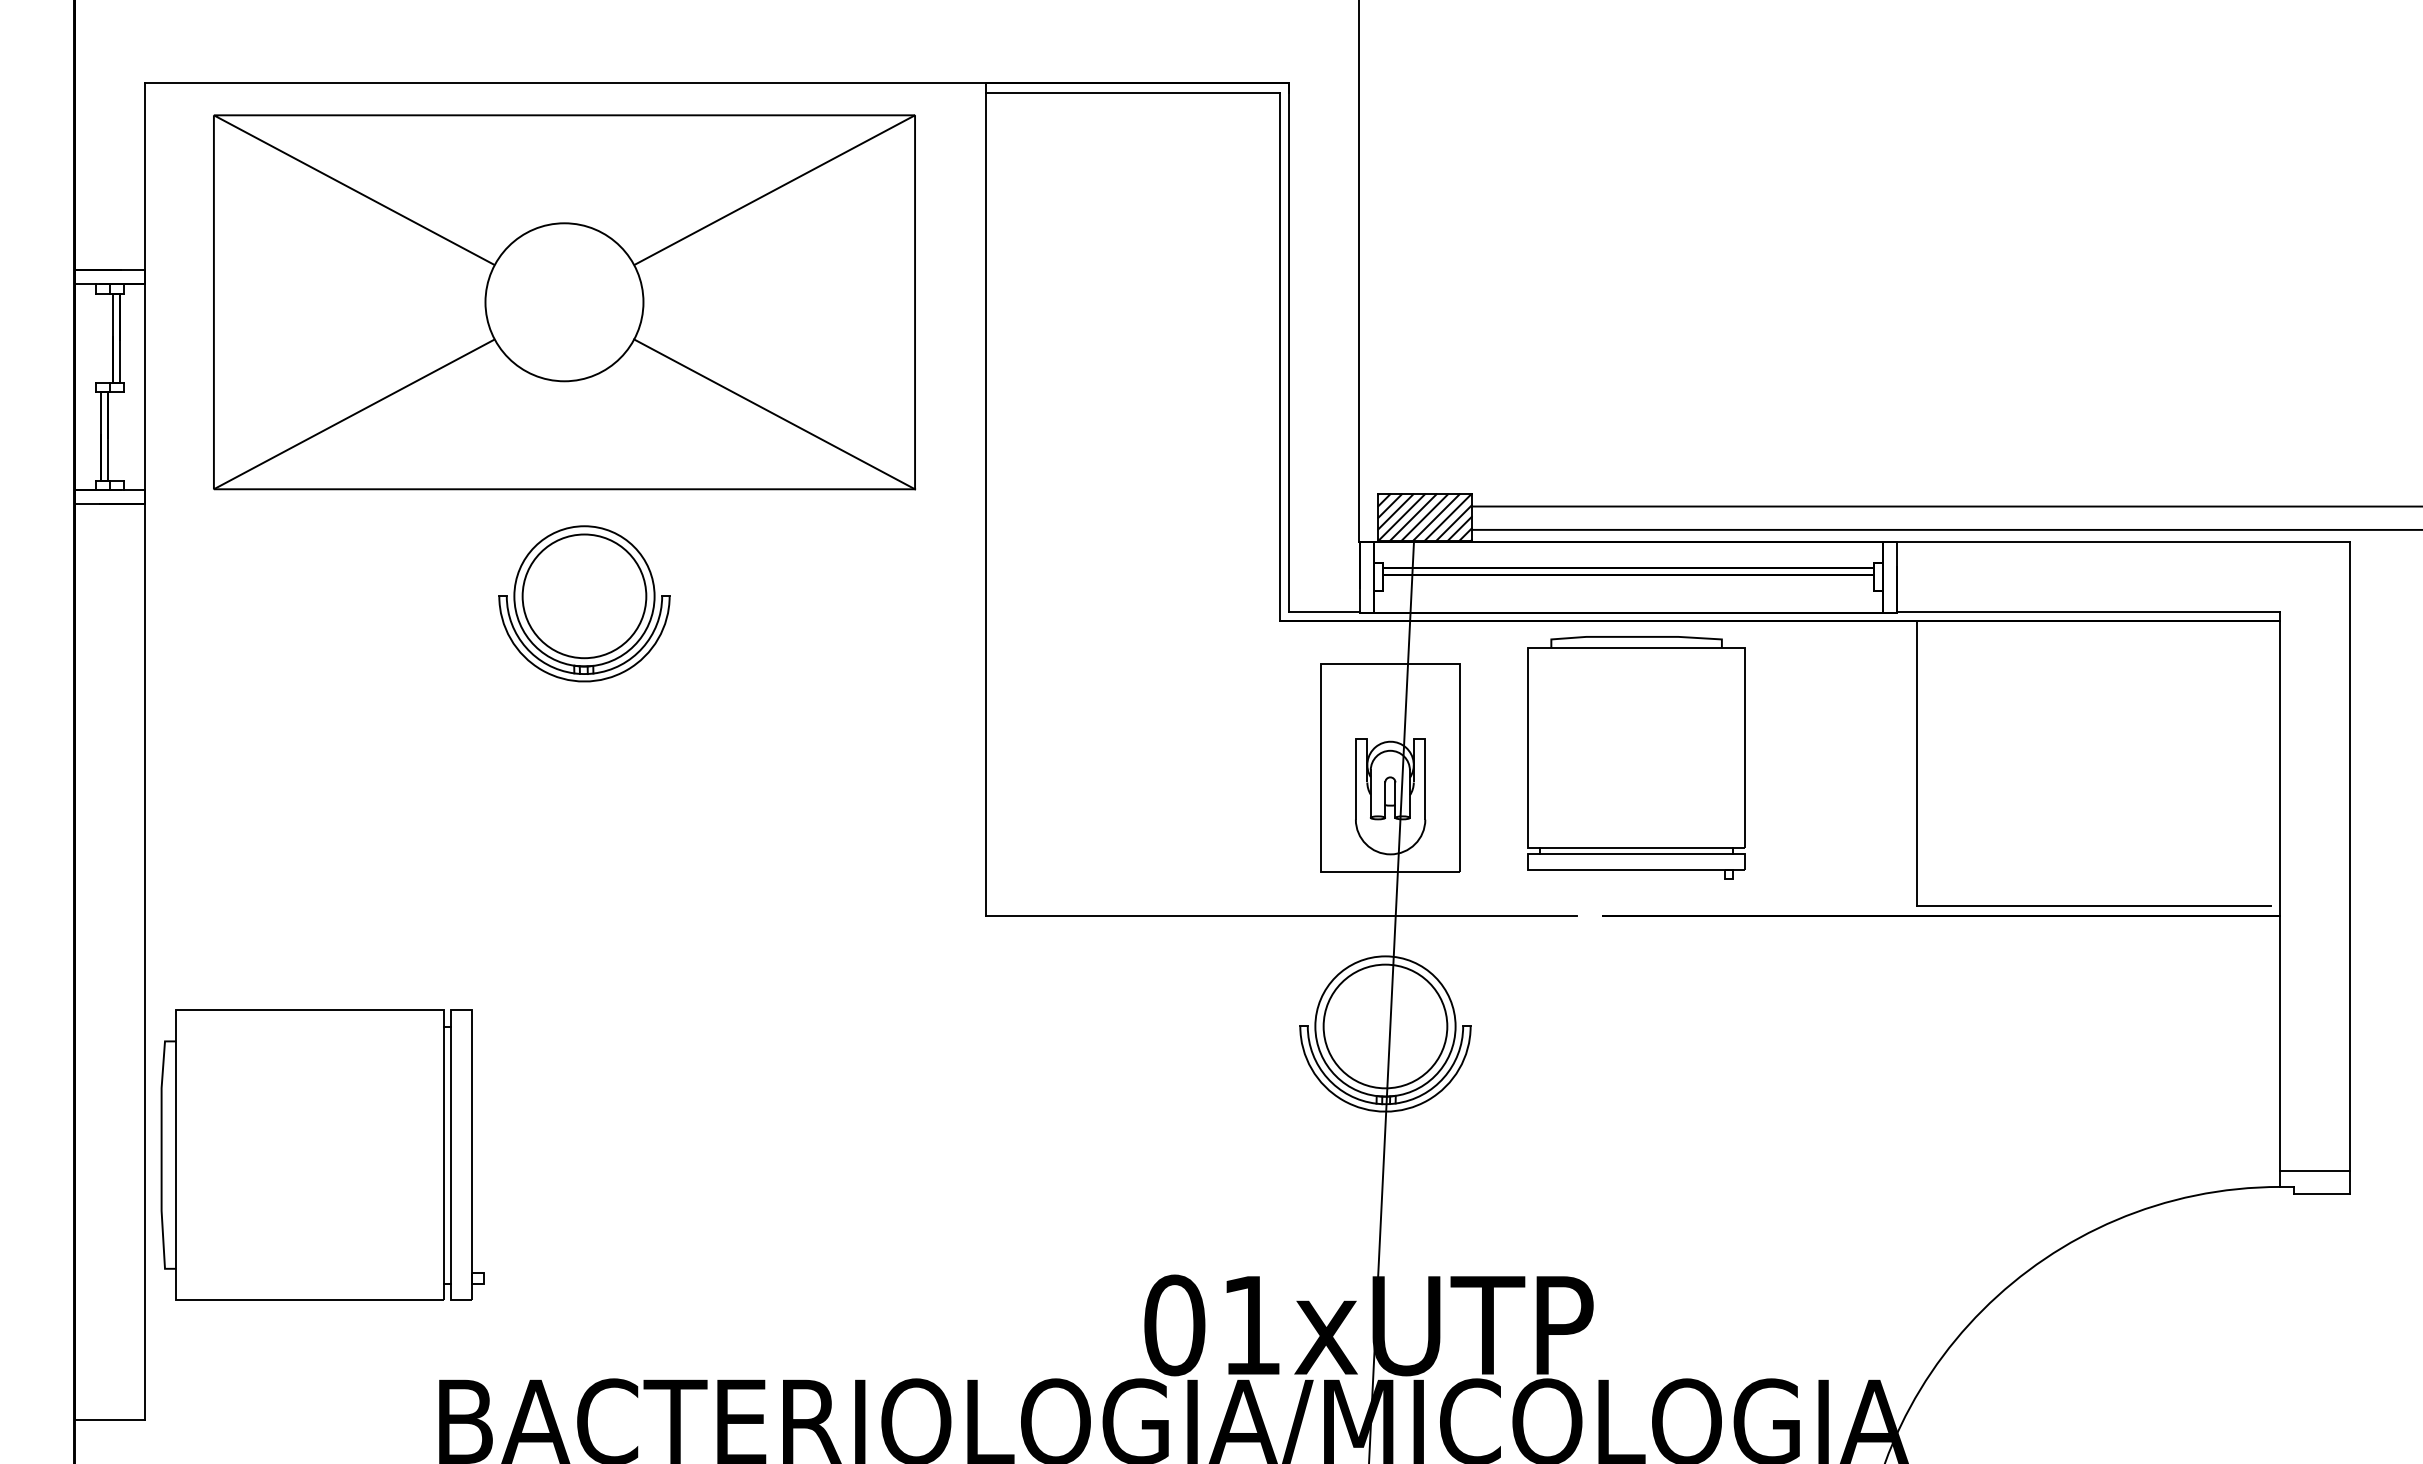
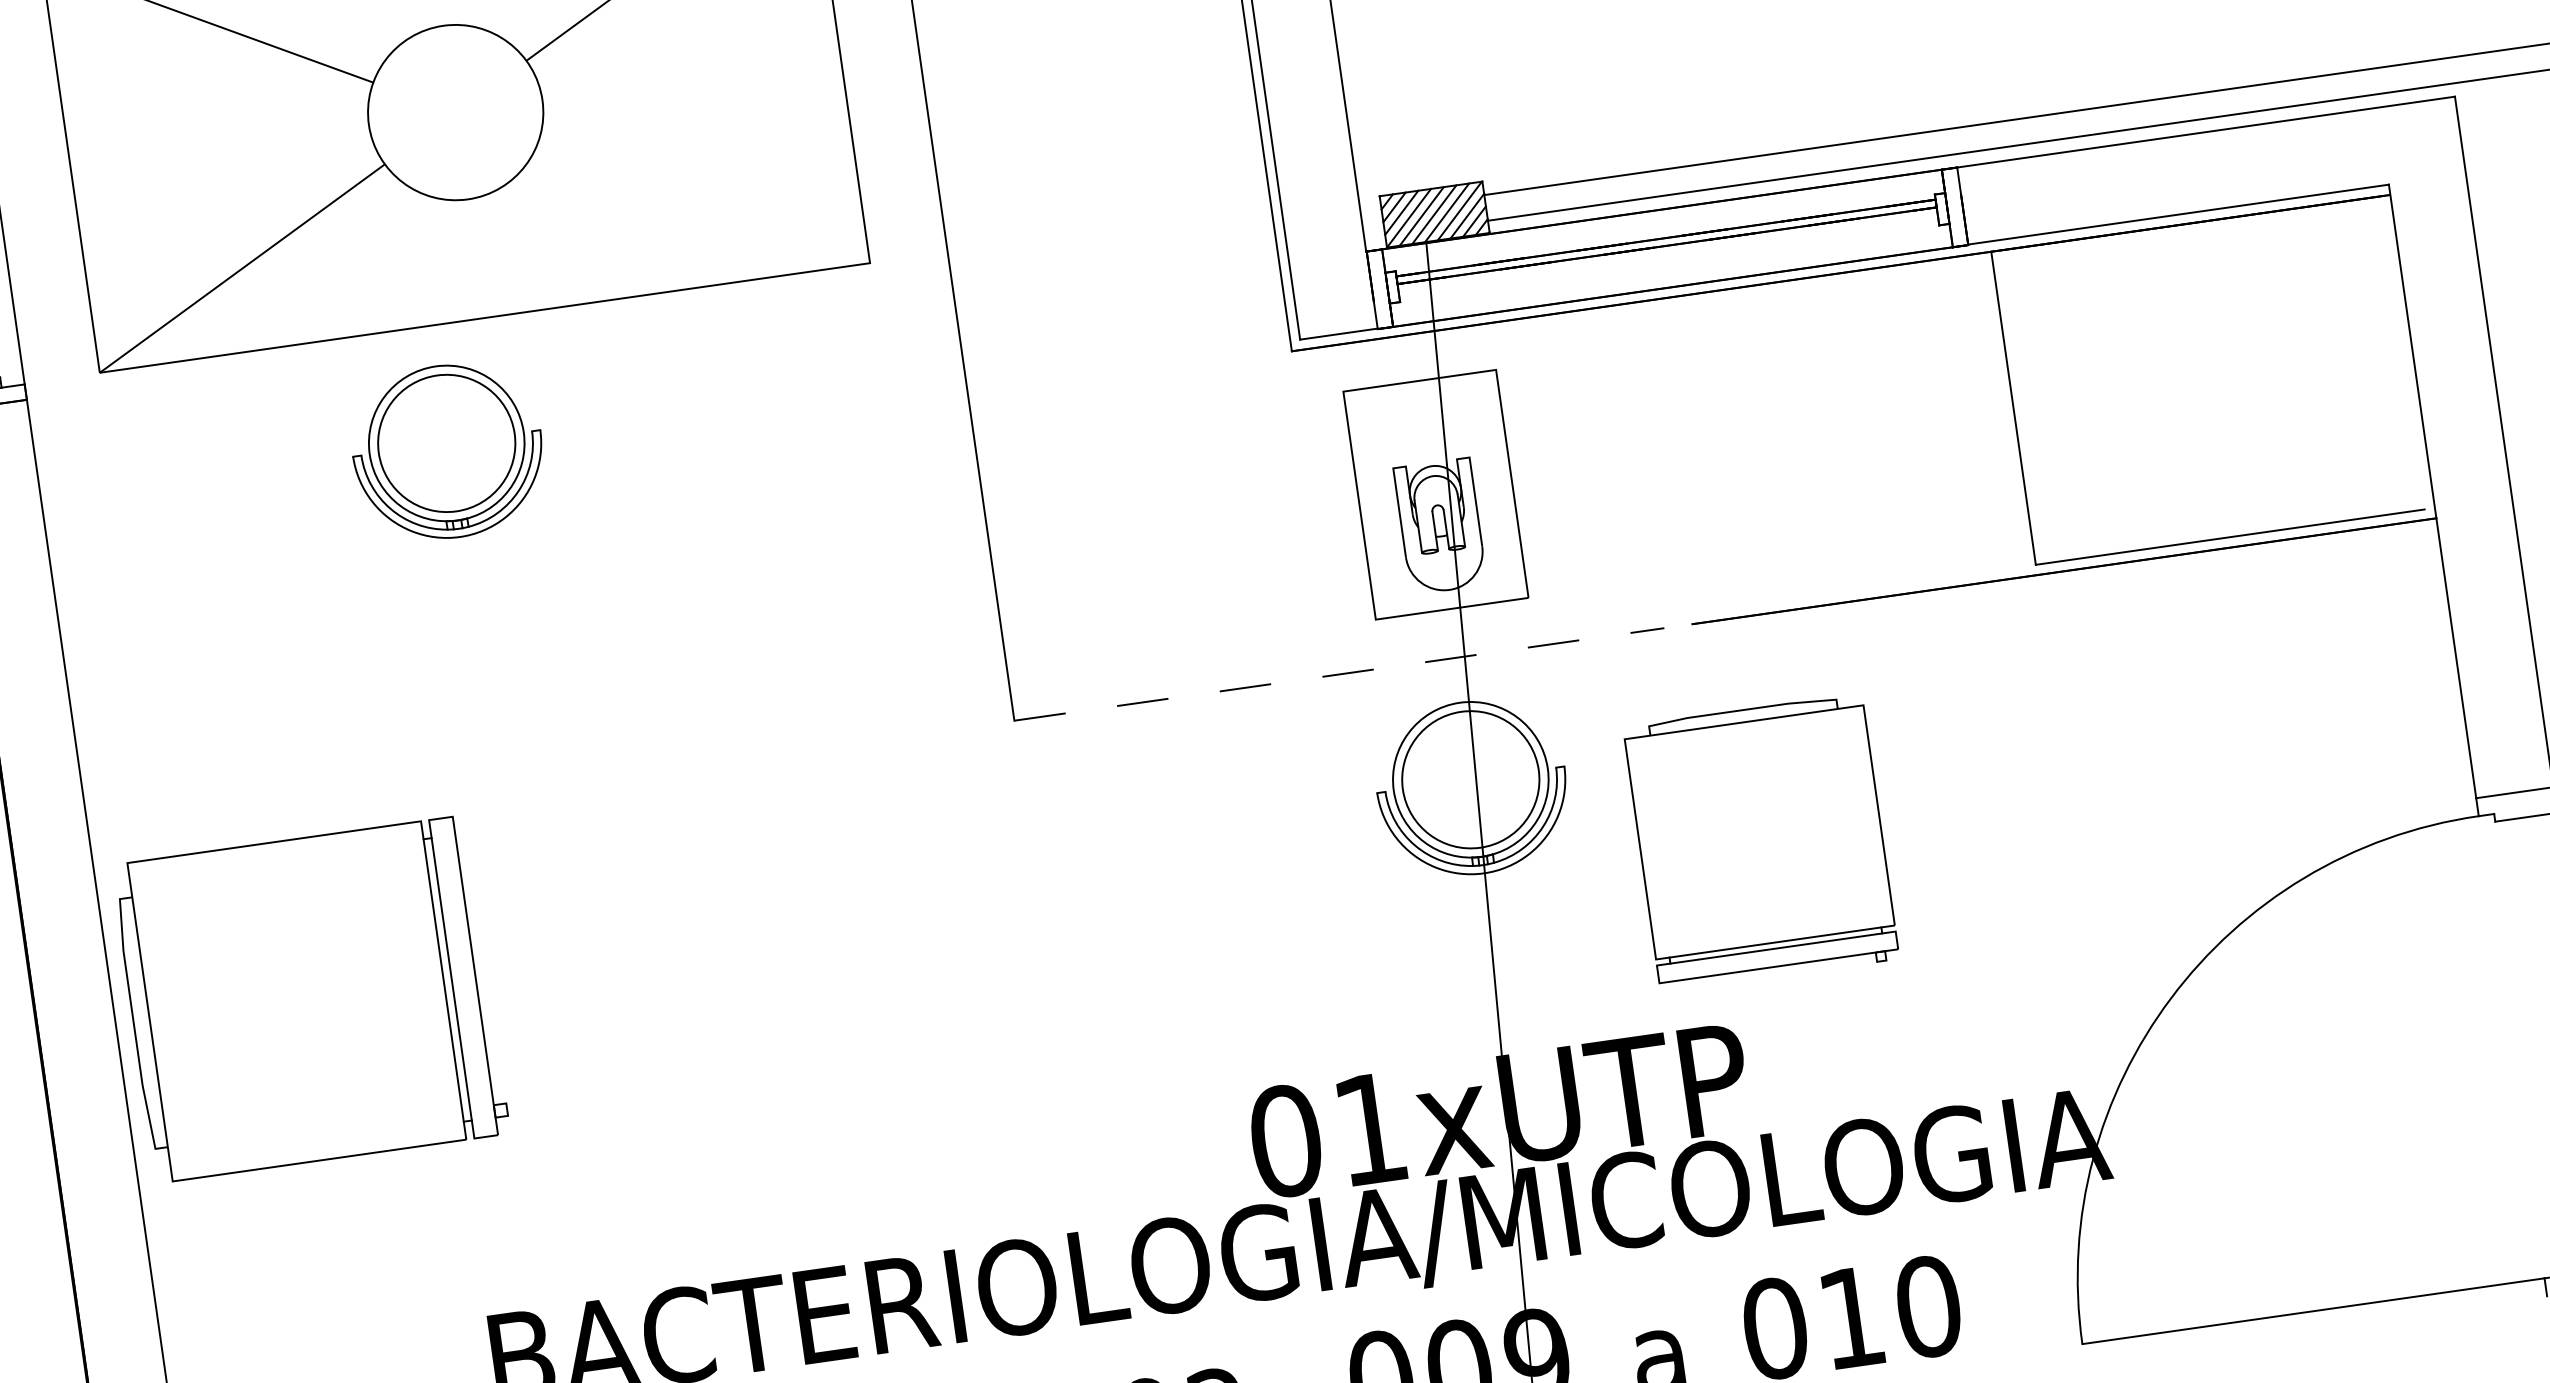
line: (774, 414) -> (703, 203), removed
part: (584, 603) -> (447, 451), moved
part: (1636, 757) -> (1761, 842), moved
line: (1281, 915) -> (1339, 674), solid -> dashed
part: (322, 1154) -> (310, 998), moved

